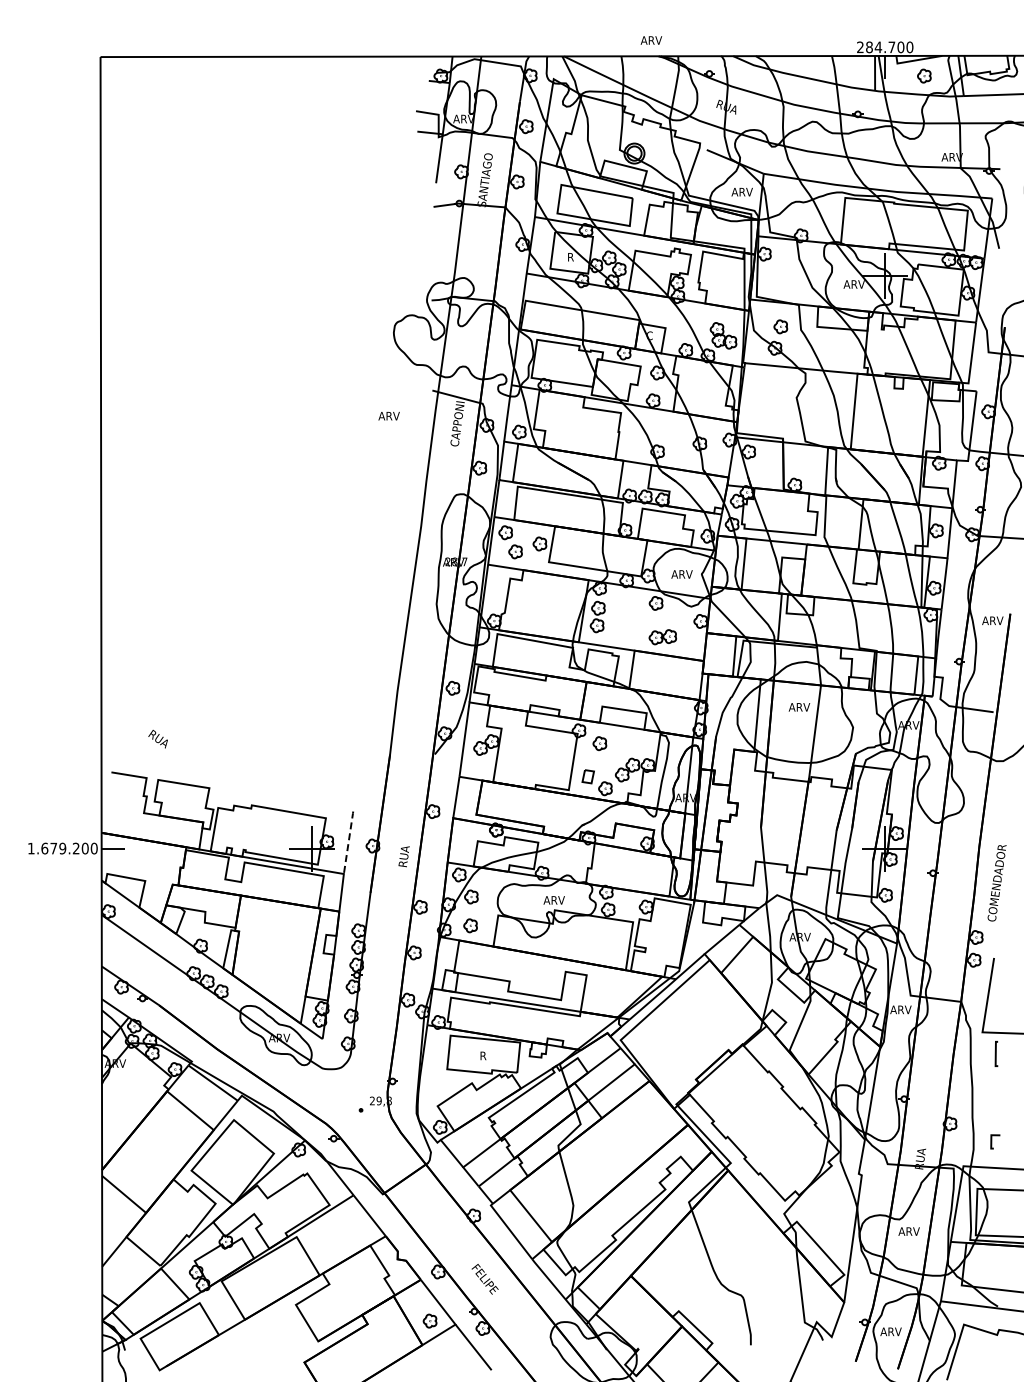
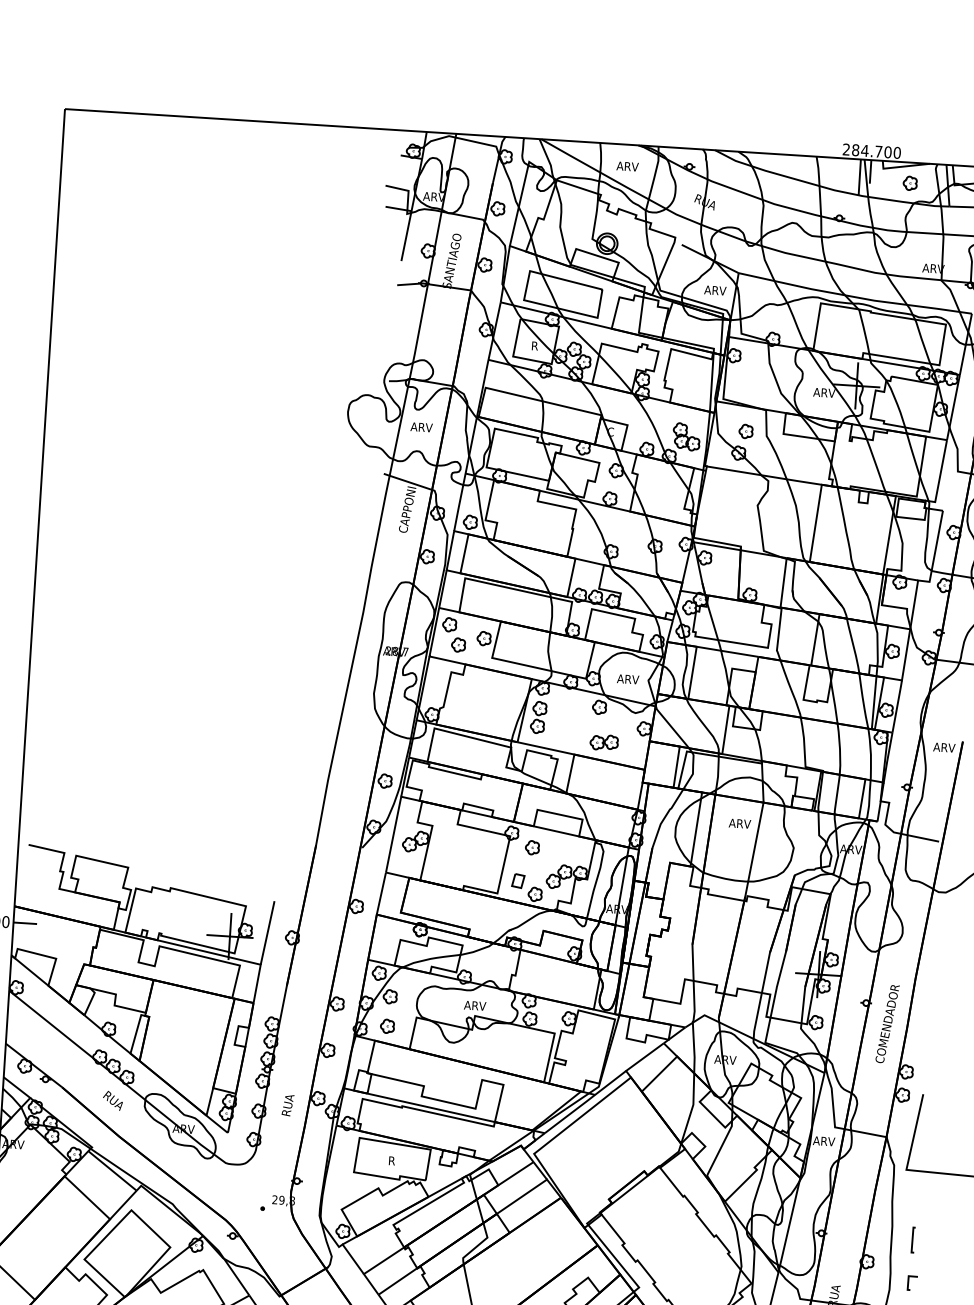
text: (651, 40) -> (627, 166), moved
text: (388, 416) -> (420, 427), moved
text: (157, 738) -> (112, 1100), moved
line: (348, 842) -> (267, 932), dashed -> solid
text: (403, 856) -> (287, 1105), moved
text: (996, 883) -> (886, 1024), moved
line: (996, 1053) -> (913, 1239), moved

